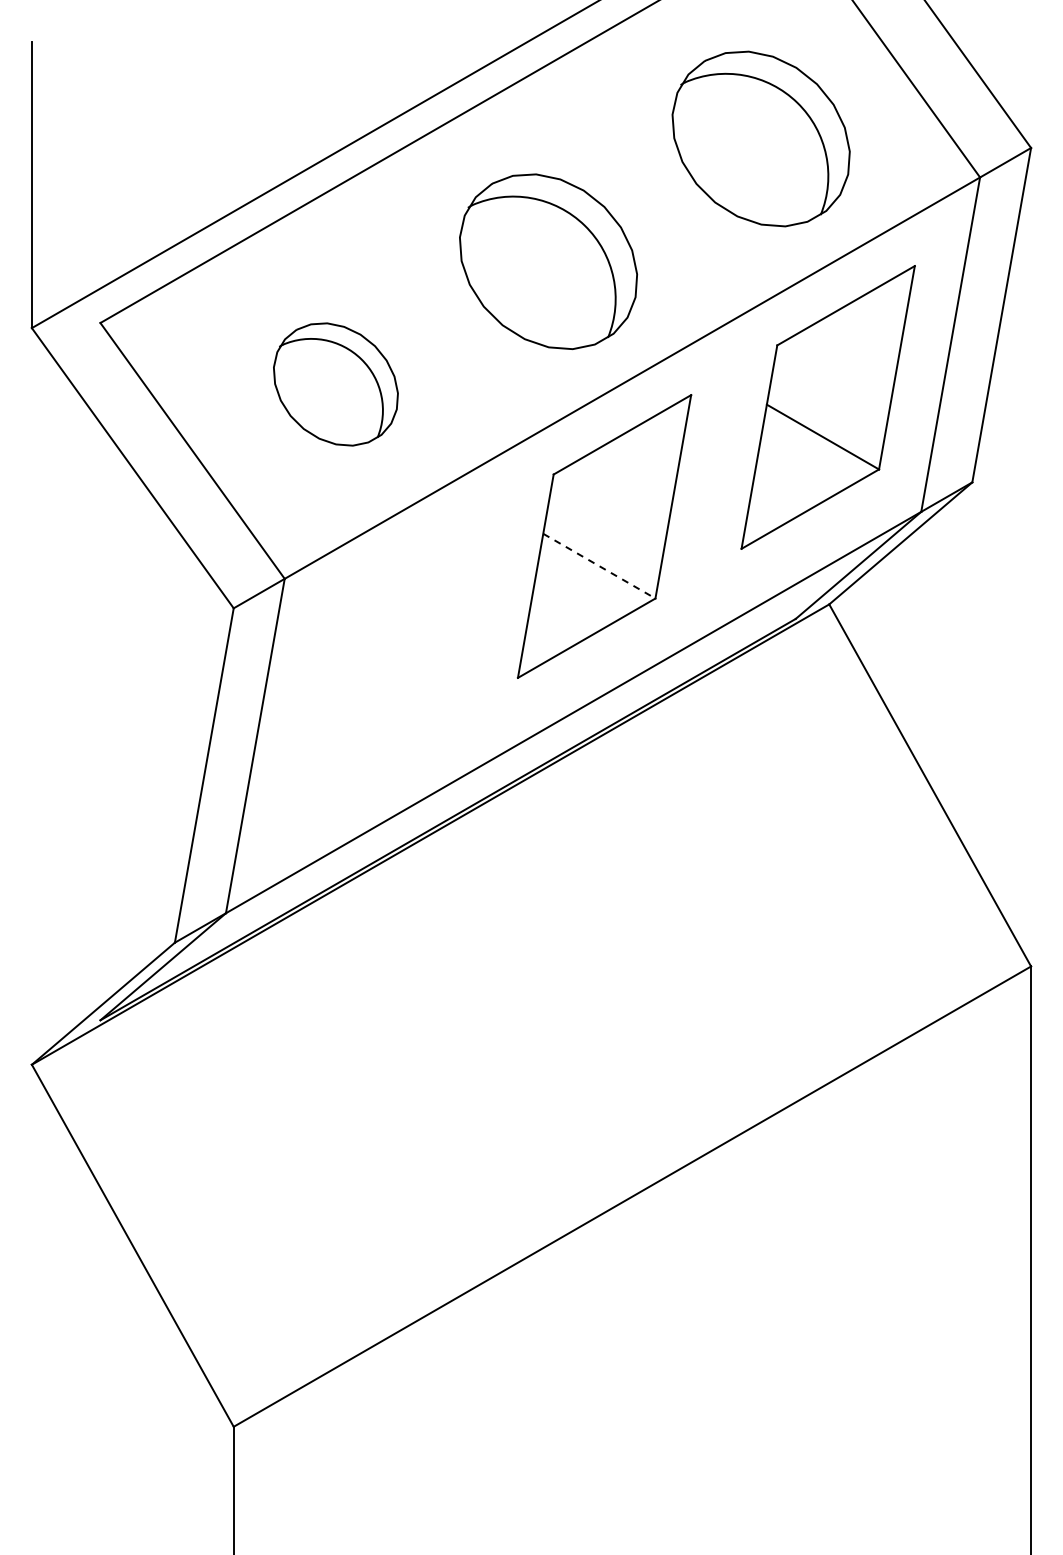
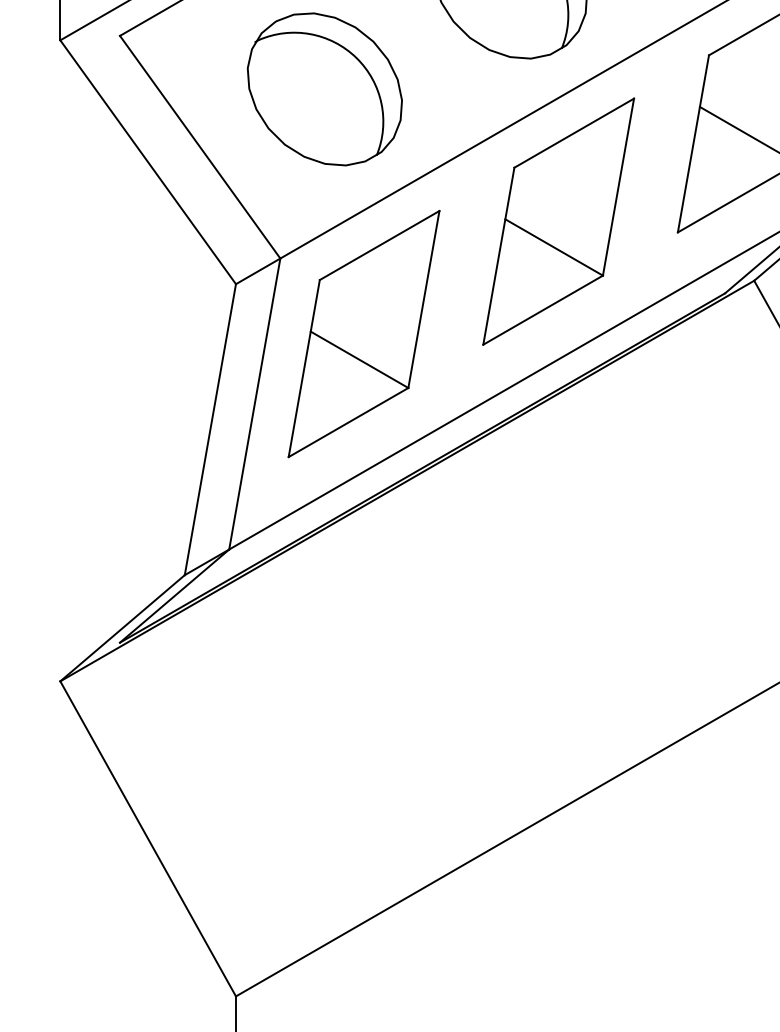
part: (335, 384) -> (324, 89), size x1.43
line: (599, 566) -> (554, 247), dashed -> solid
part: (380, 665) -> (363, 333), added

